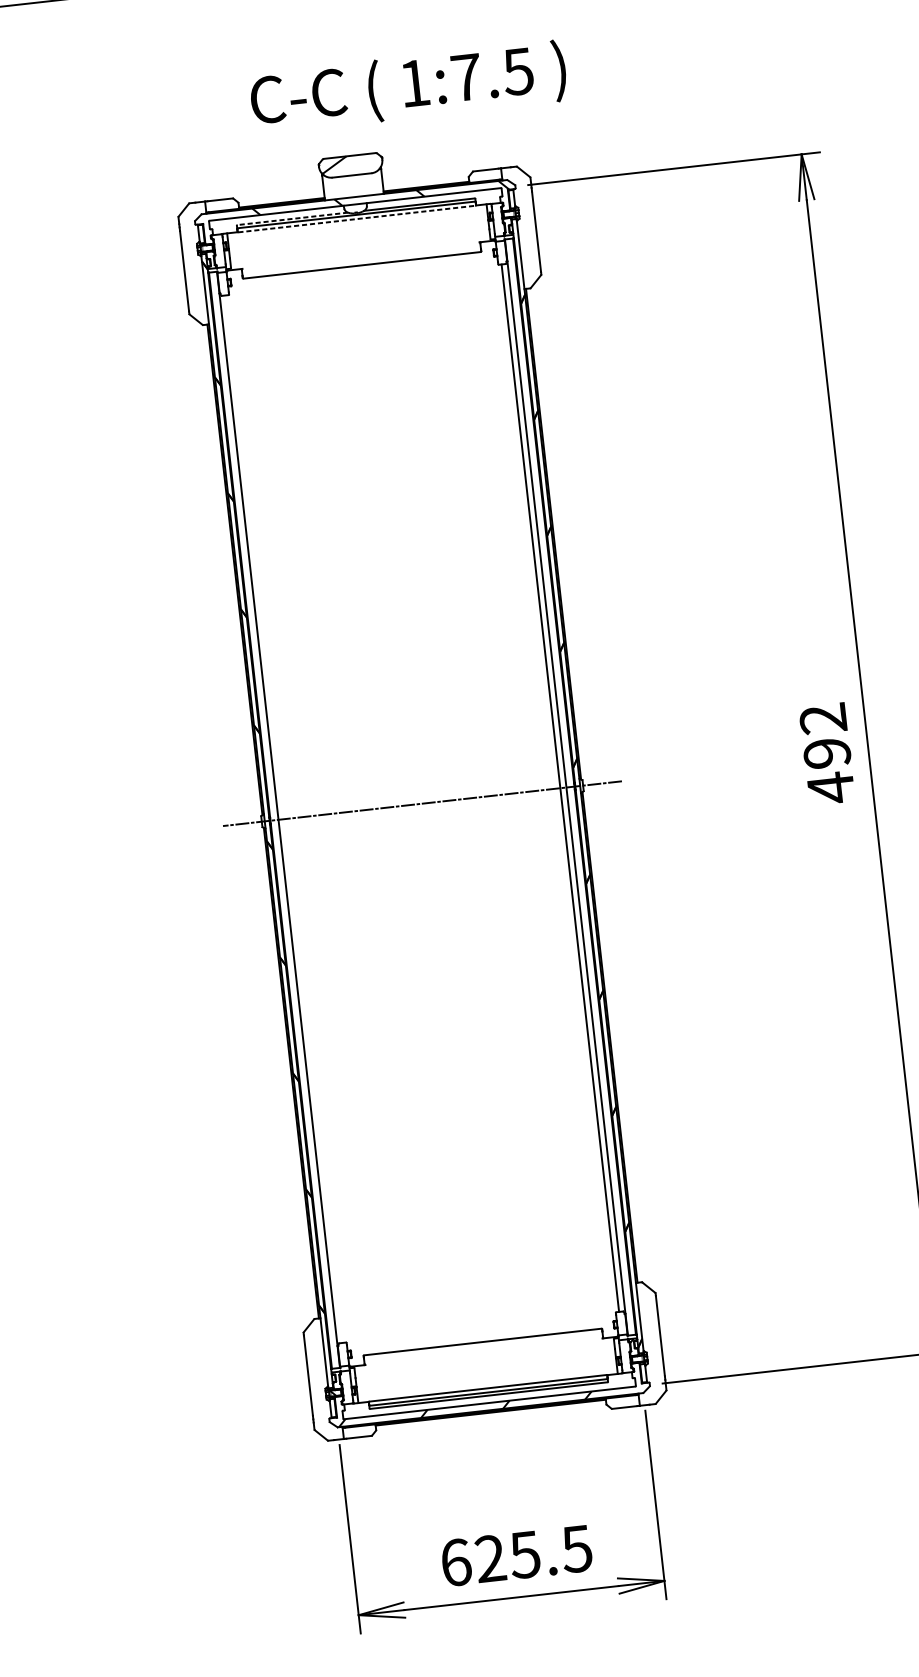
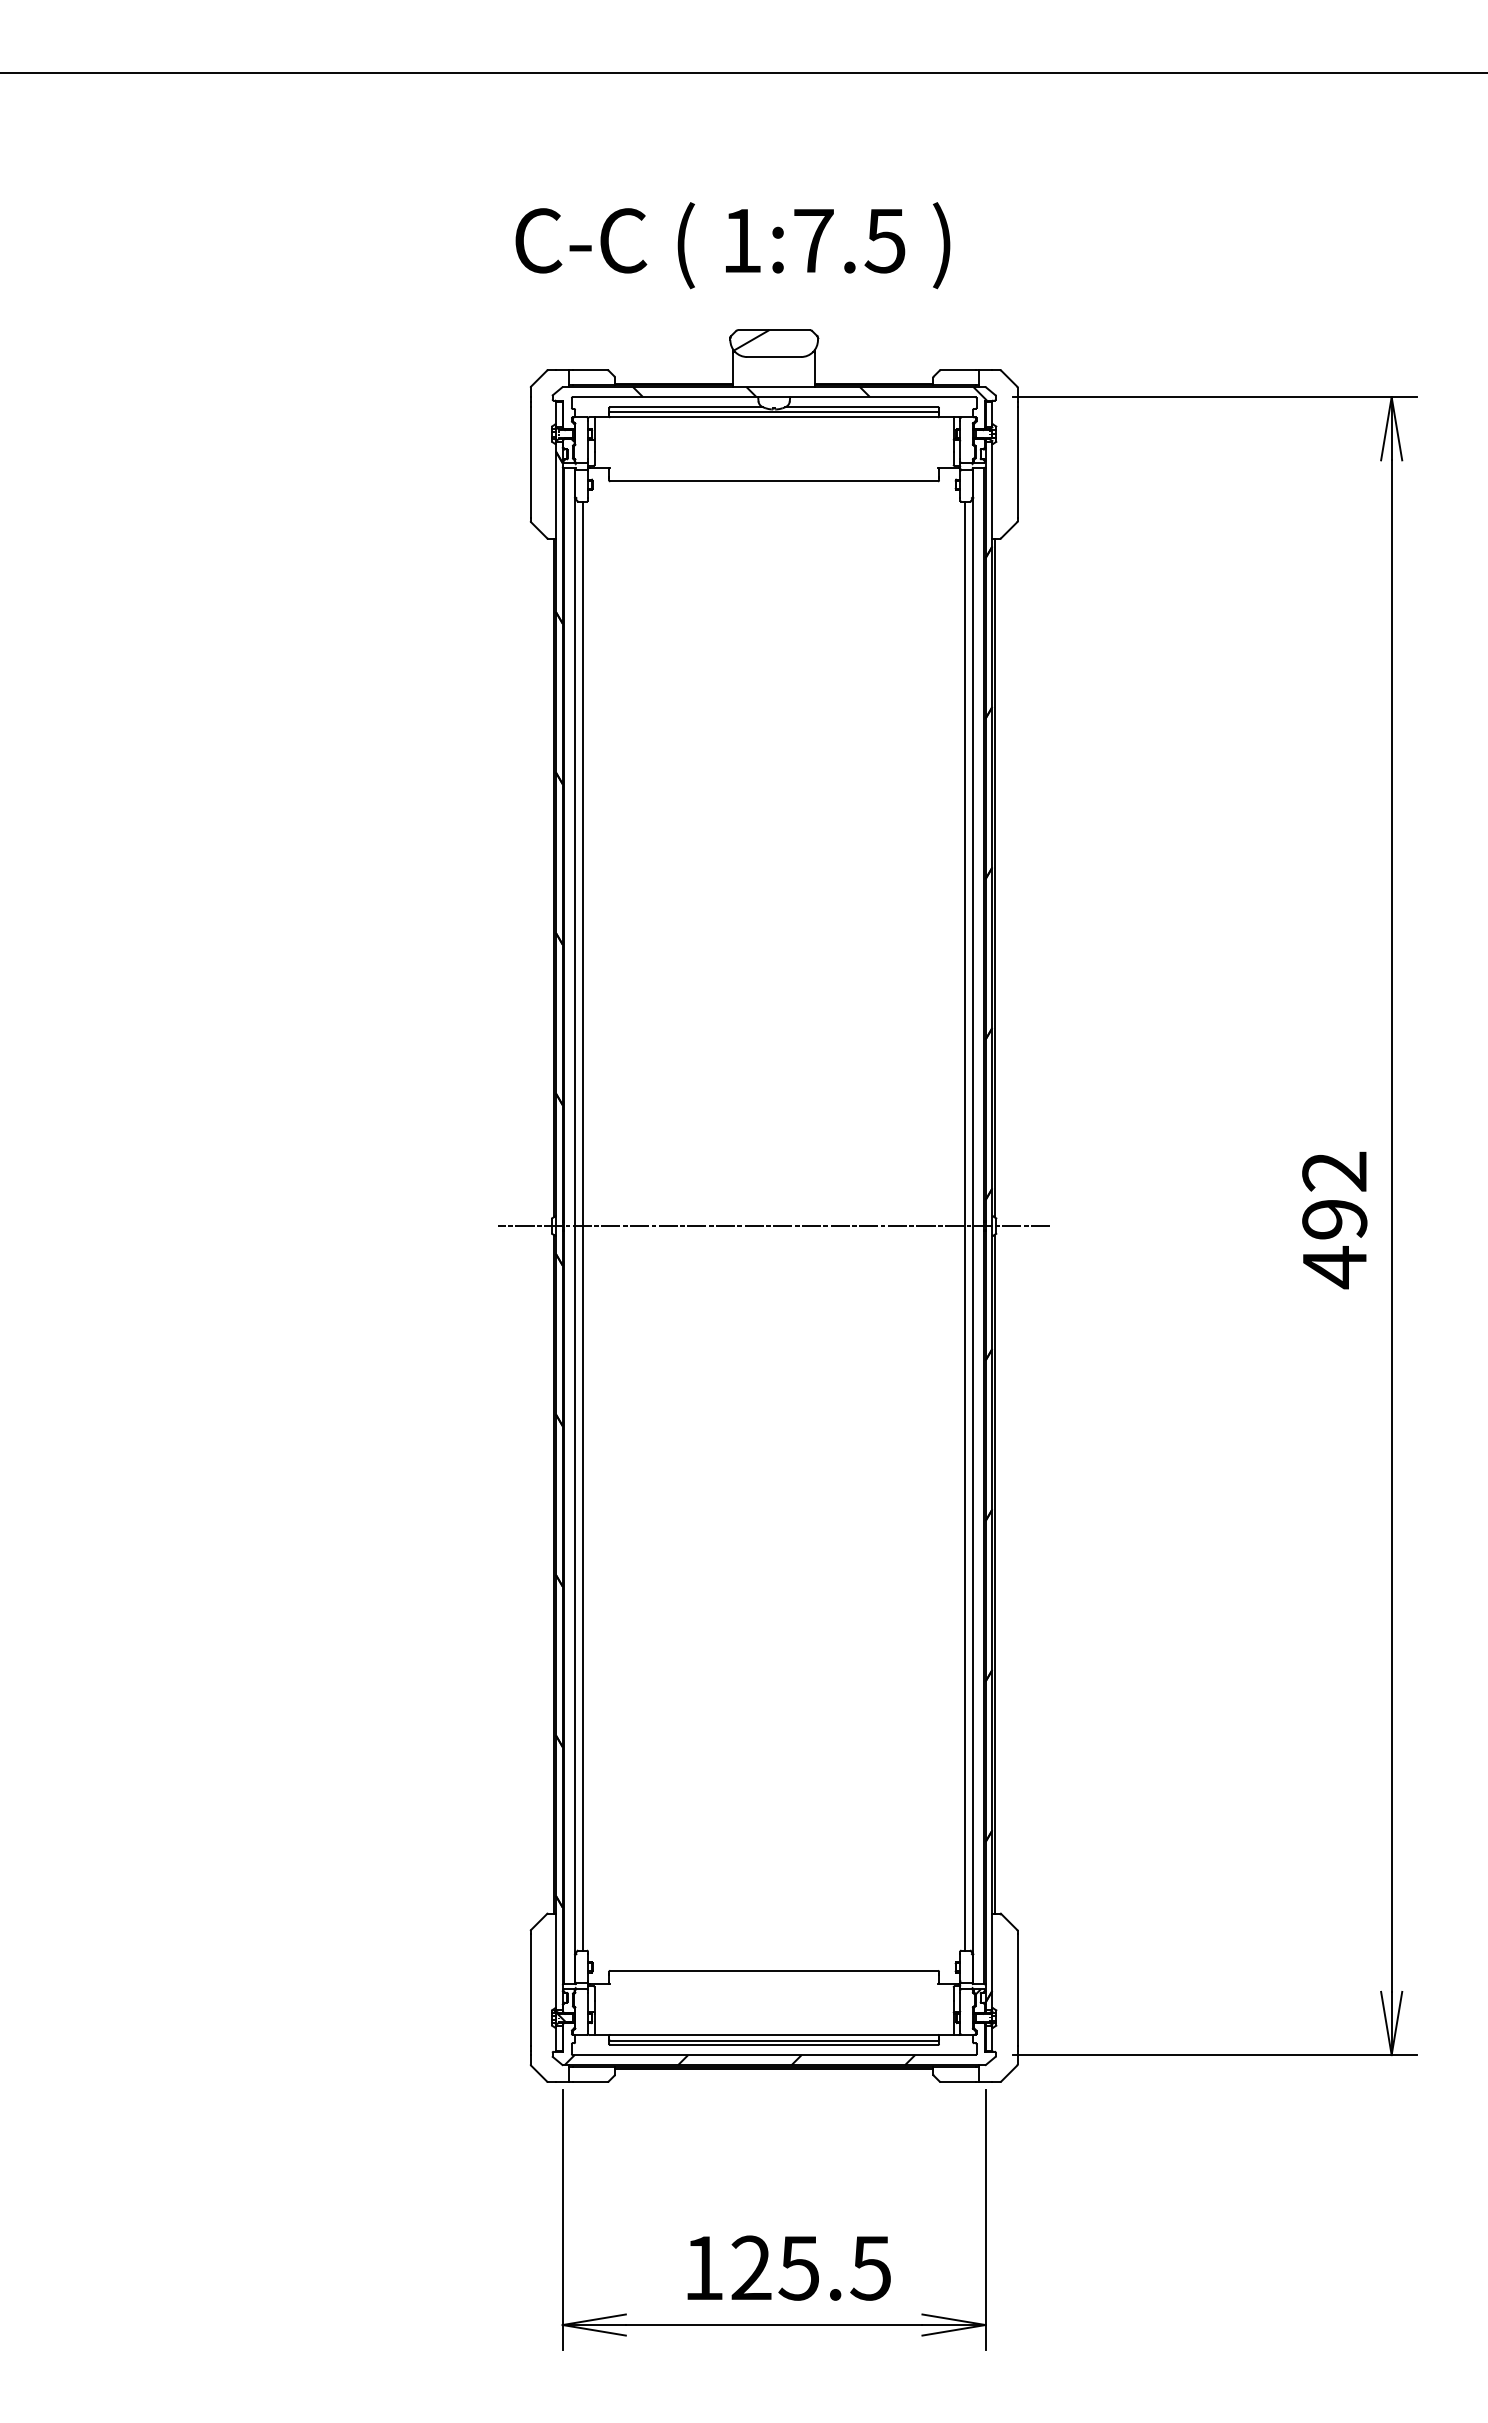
text: (408, 87) -> (732, 245), moved
line: (292, 219) -> (686, 407), dashed -> solid
line: (357, 219) -> (774, 417), dashed -> solid
line: (284, 818) -> (583, 1225), added
text: (456, 1562) -> (704, 2267), 625.5 -> 125.5

